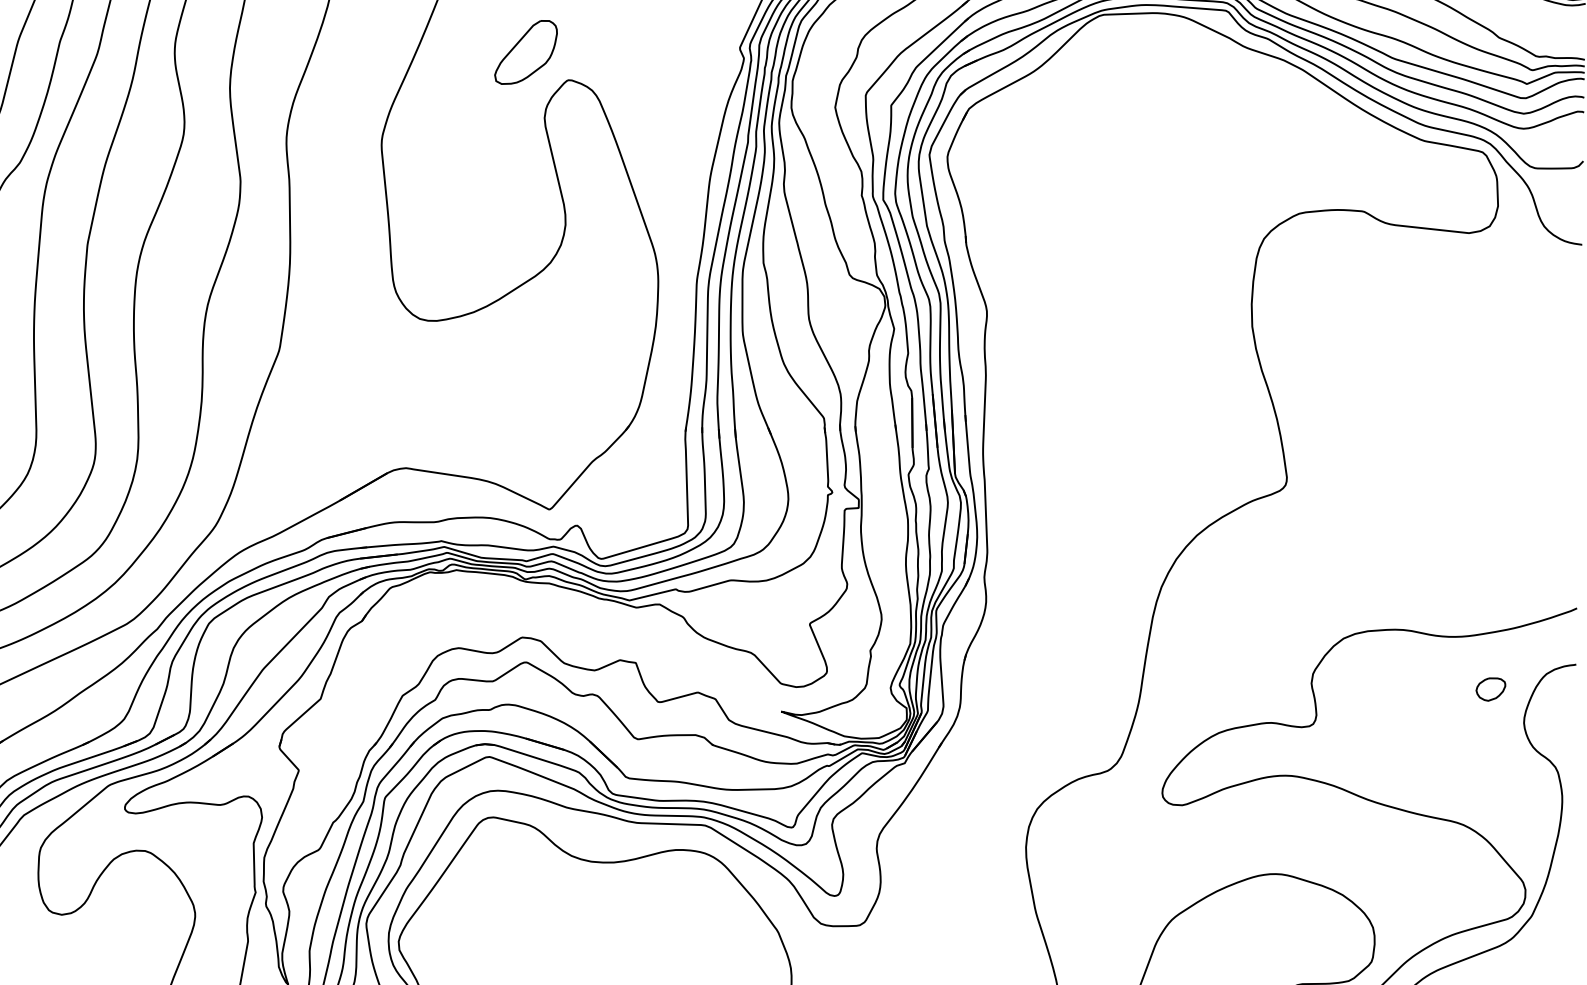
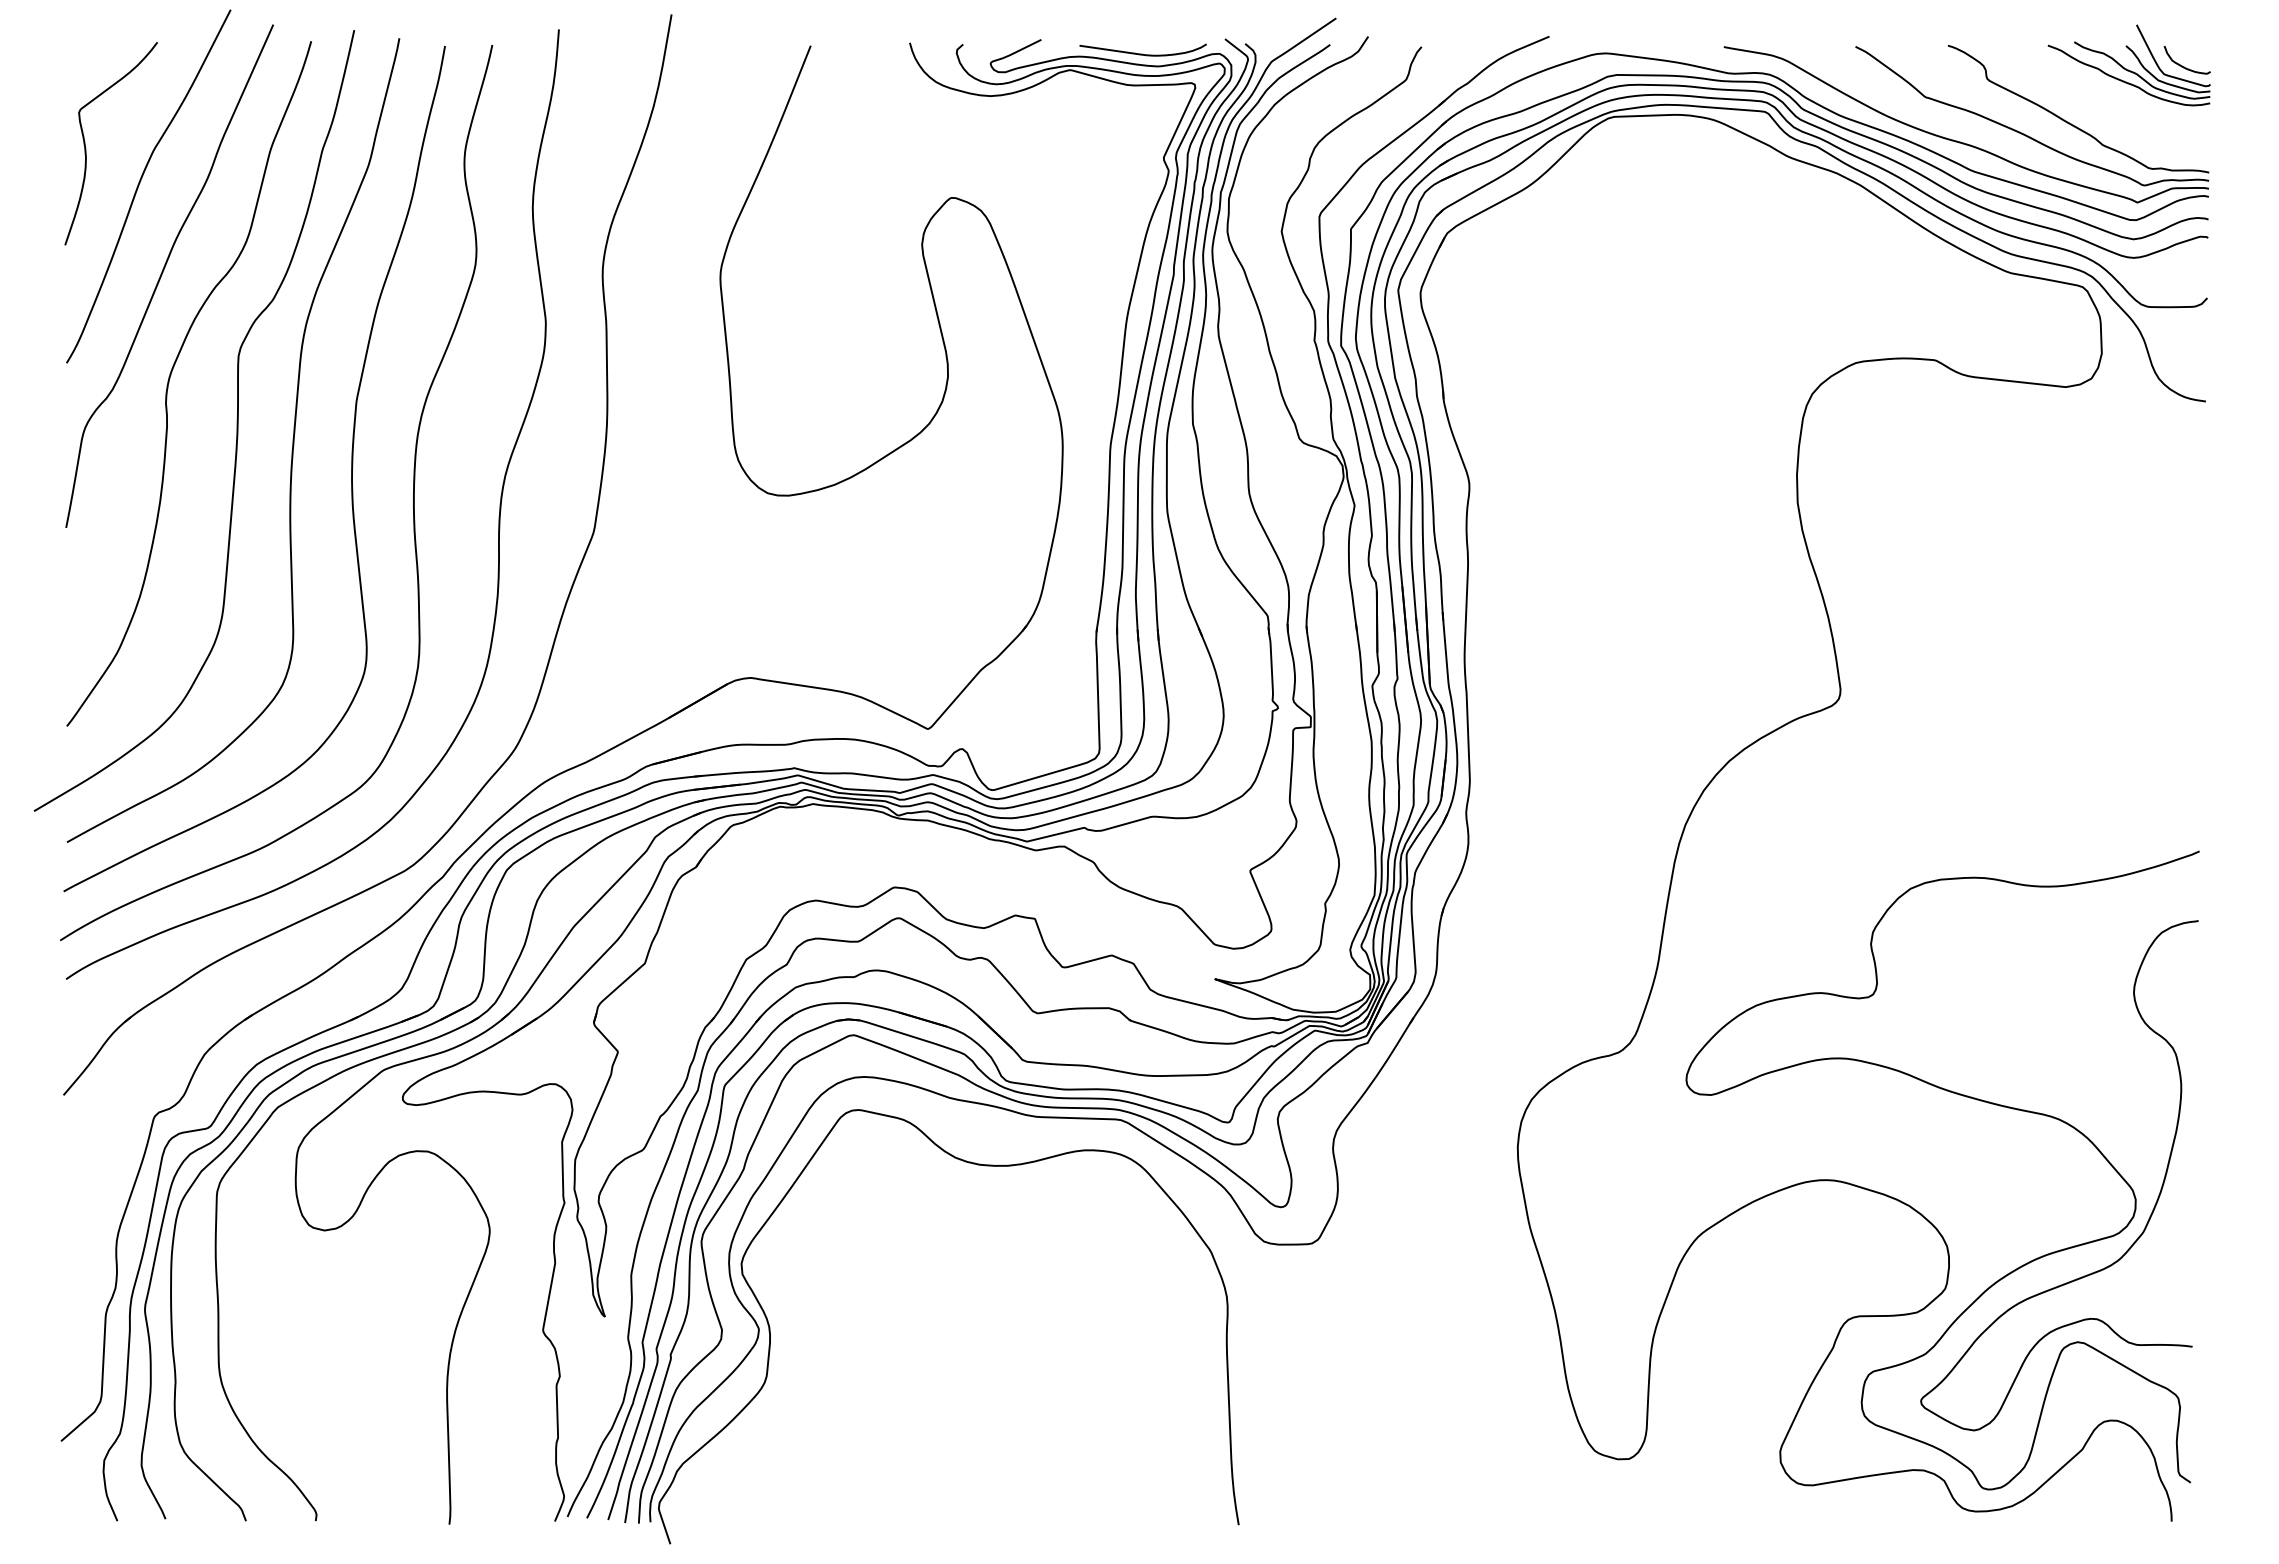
part: (525, 52) -> (898, 163), removed
part: (1490, 689) -> (2092, 951), removed

